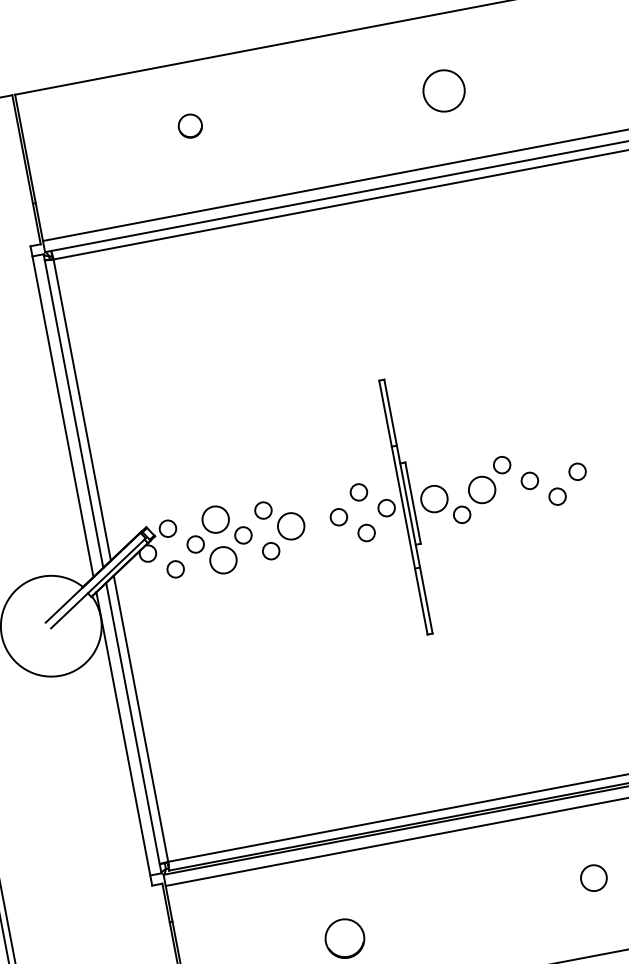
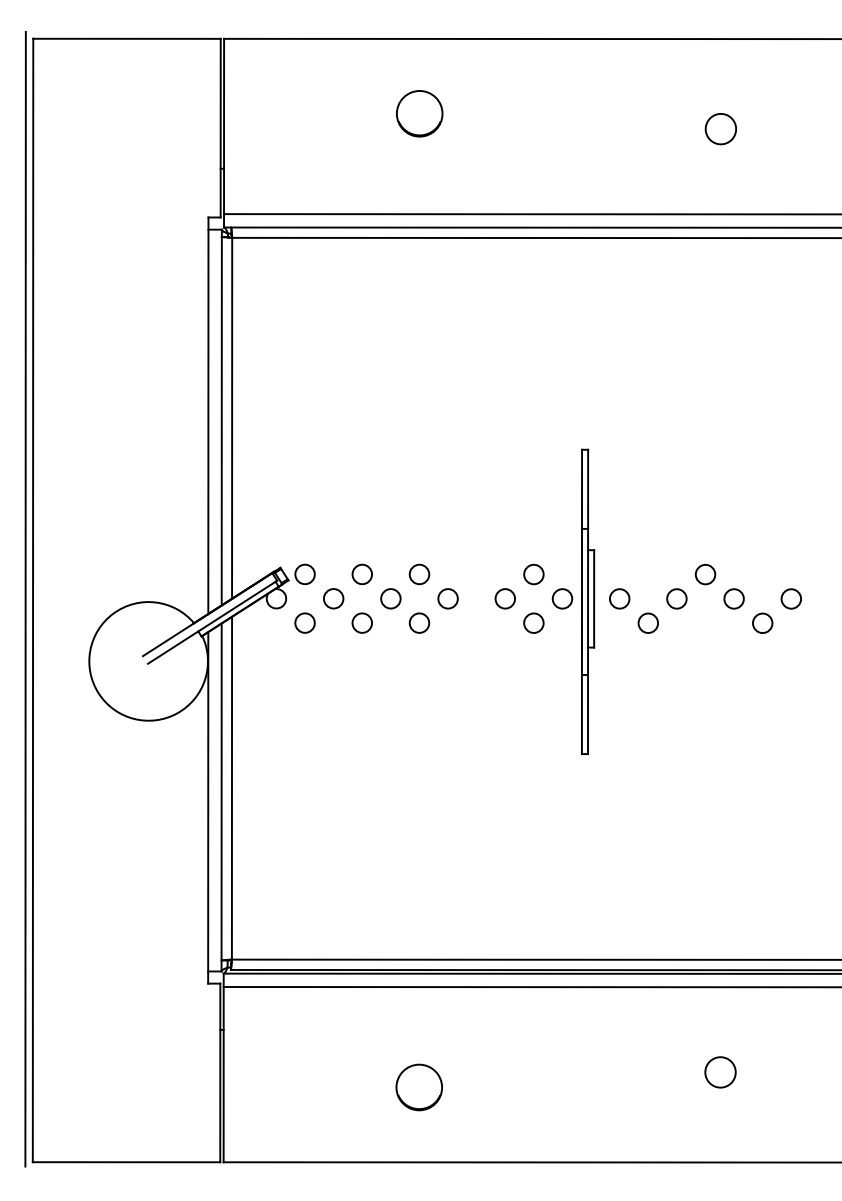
circle: (443, 90) -> (720, 128), size x0.62
circle: (190, 125) -> (419, 113), size x1.67
circle: (481, 489) -> (676, 598), size x0.62
circle: (434, 498) -> (619, 598), size x0.62
circle: (215, 519) -> (362, 574), size x0.62
circle: (290, 526) -> (447, 598), size x0.62
circle: (223, 559) -> (362, 622), size x0.62

